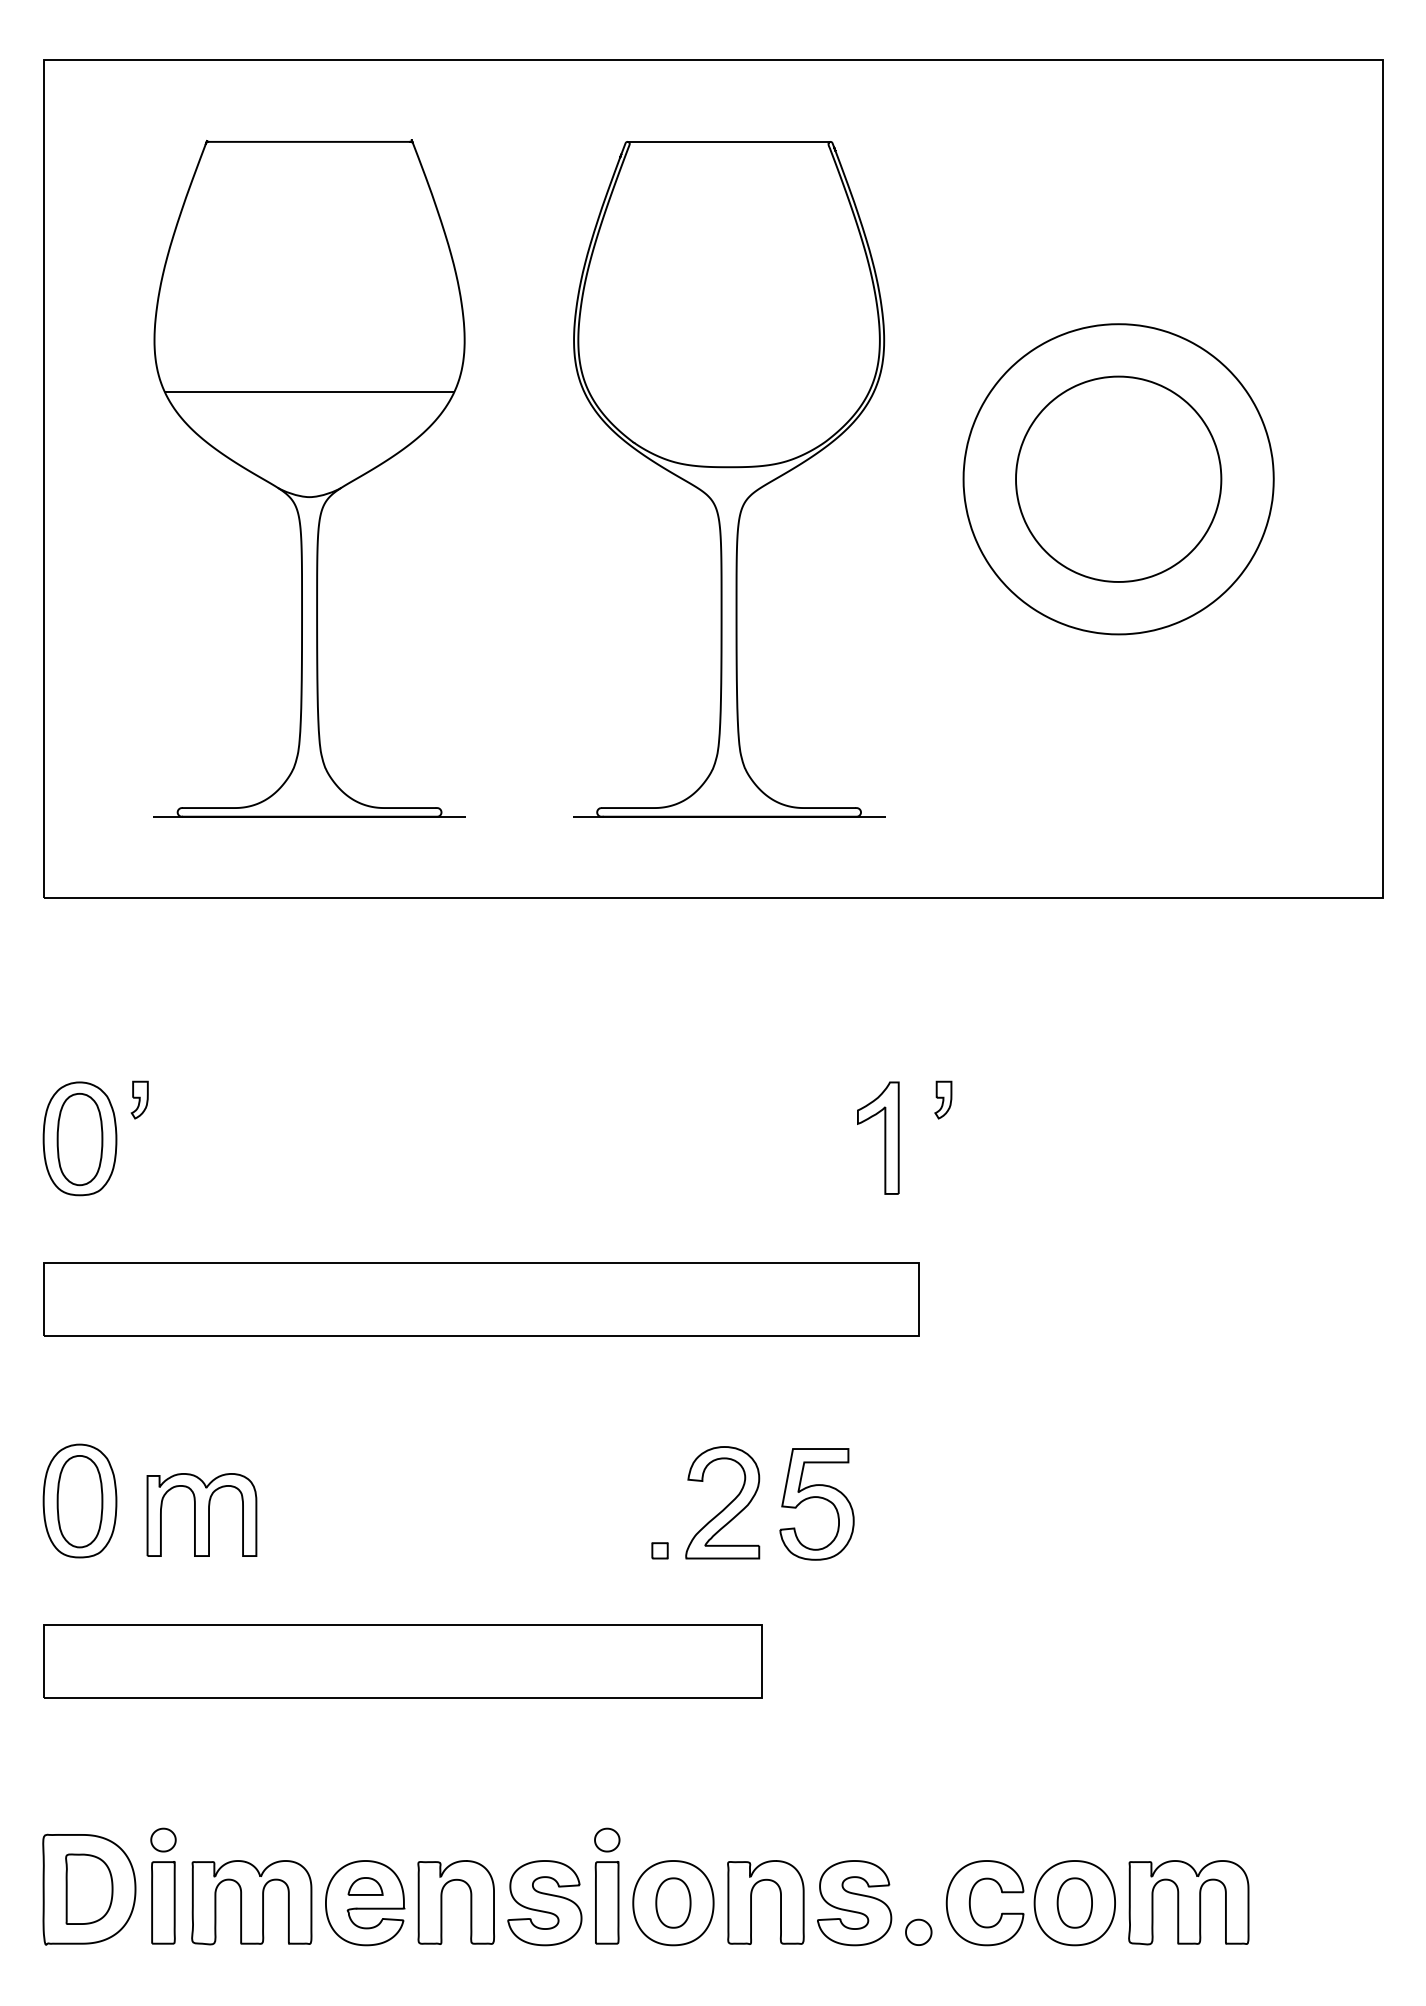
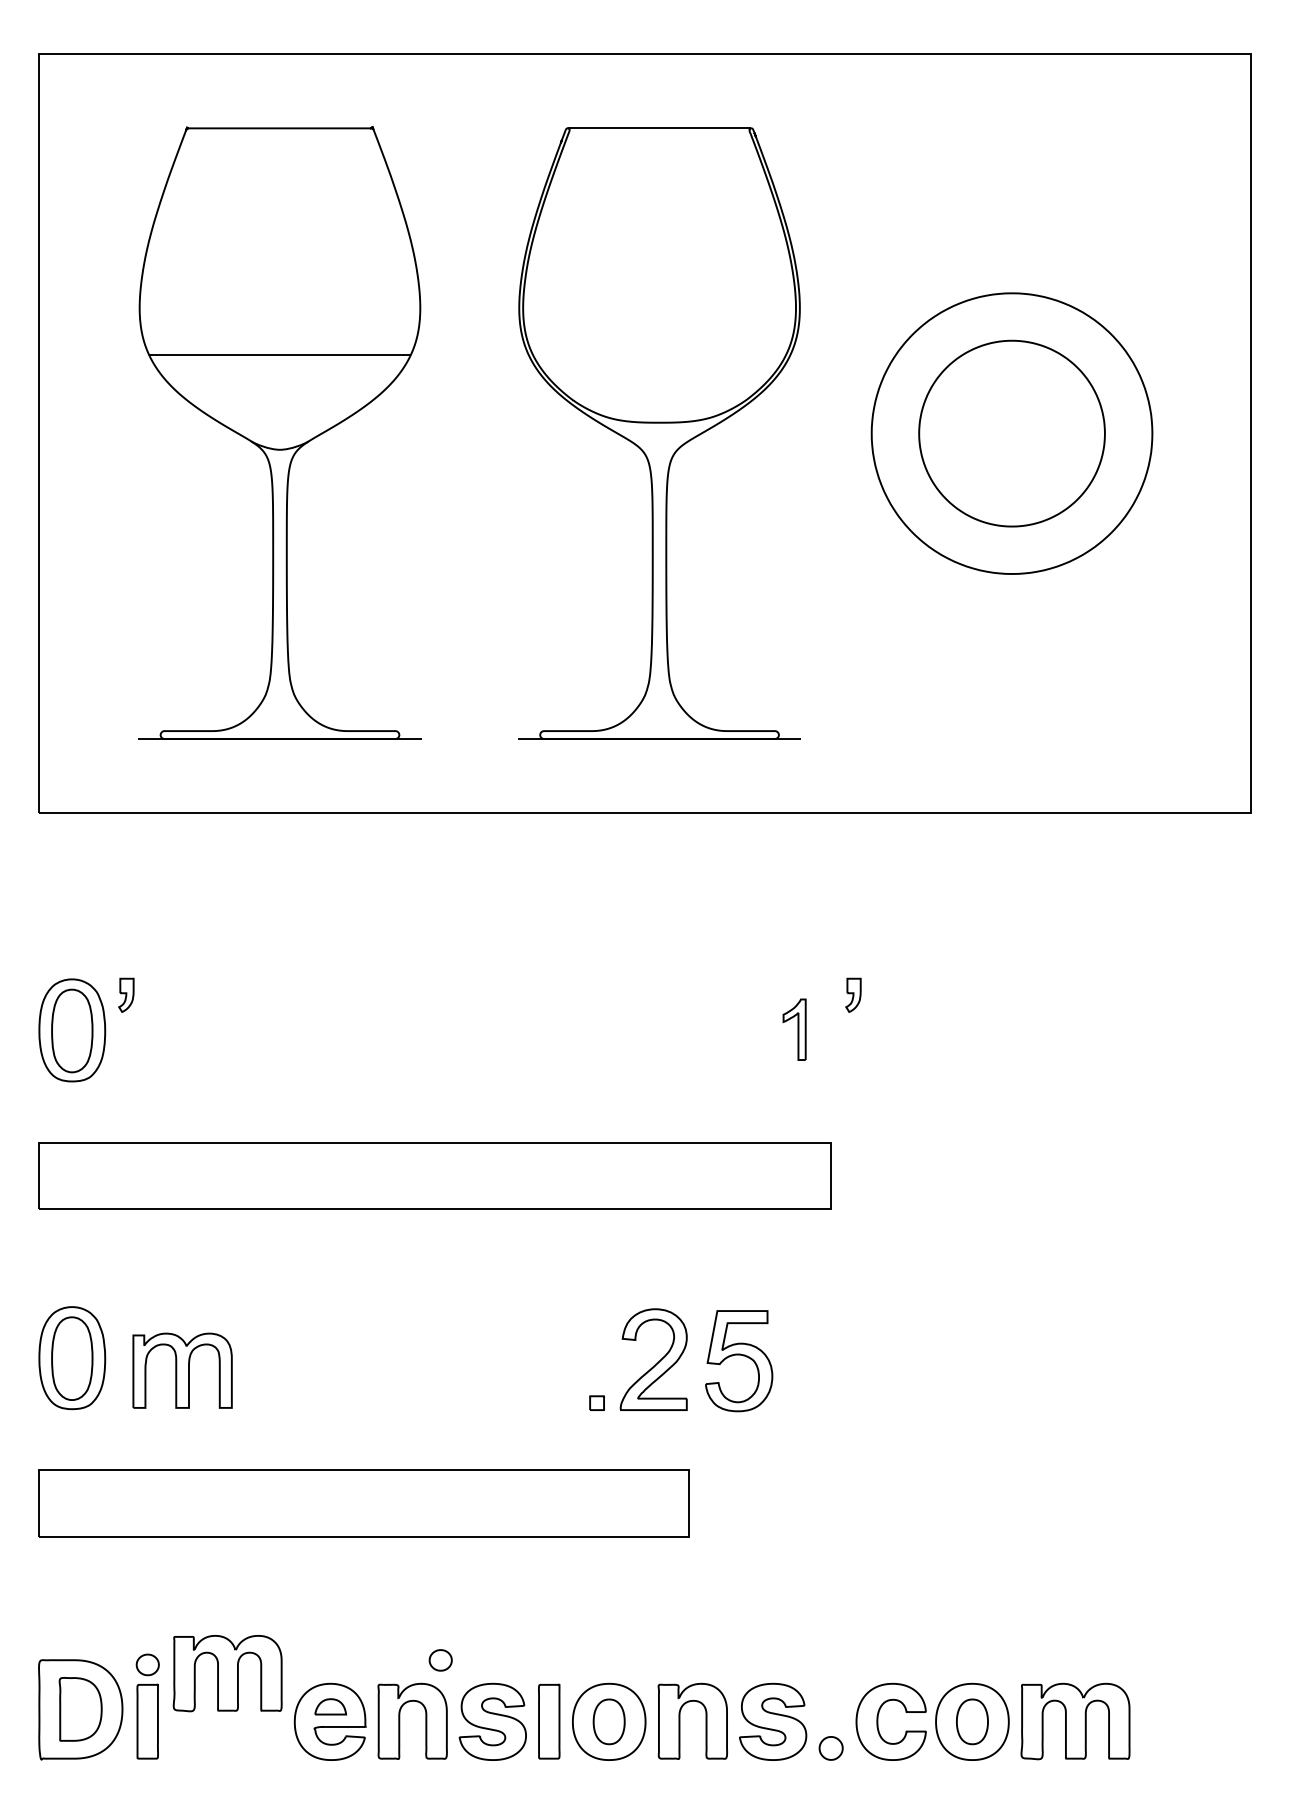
part: (878, 1137) -> (794, 1029), size x0.6
part: (607, 1839) -> (440, 1659), moved
part: (251, 1902) -> (227, 1673), moved

